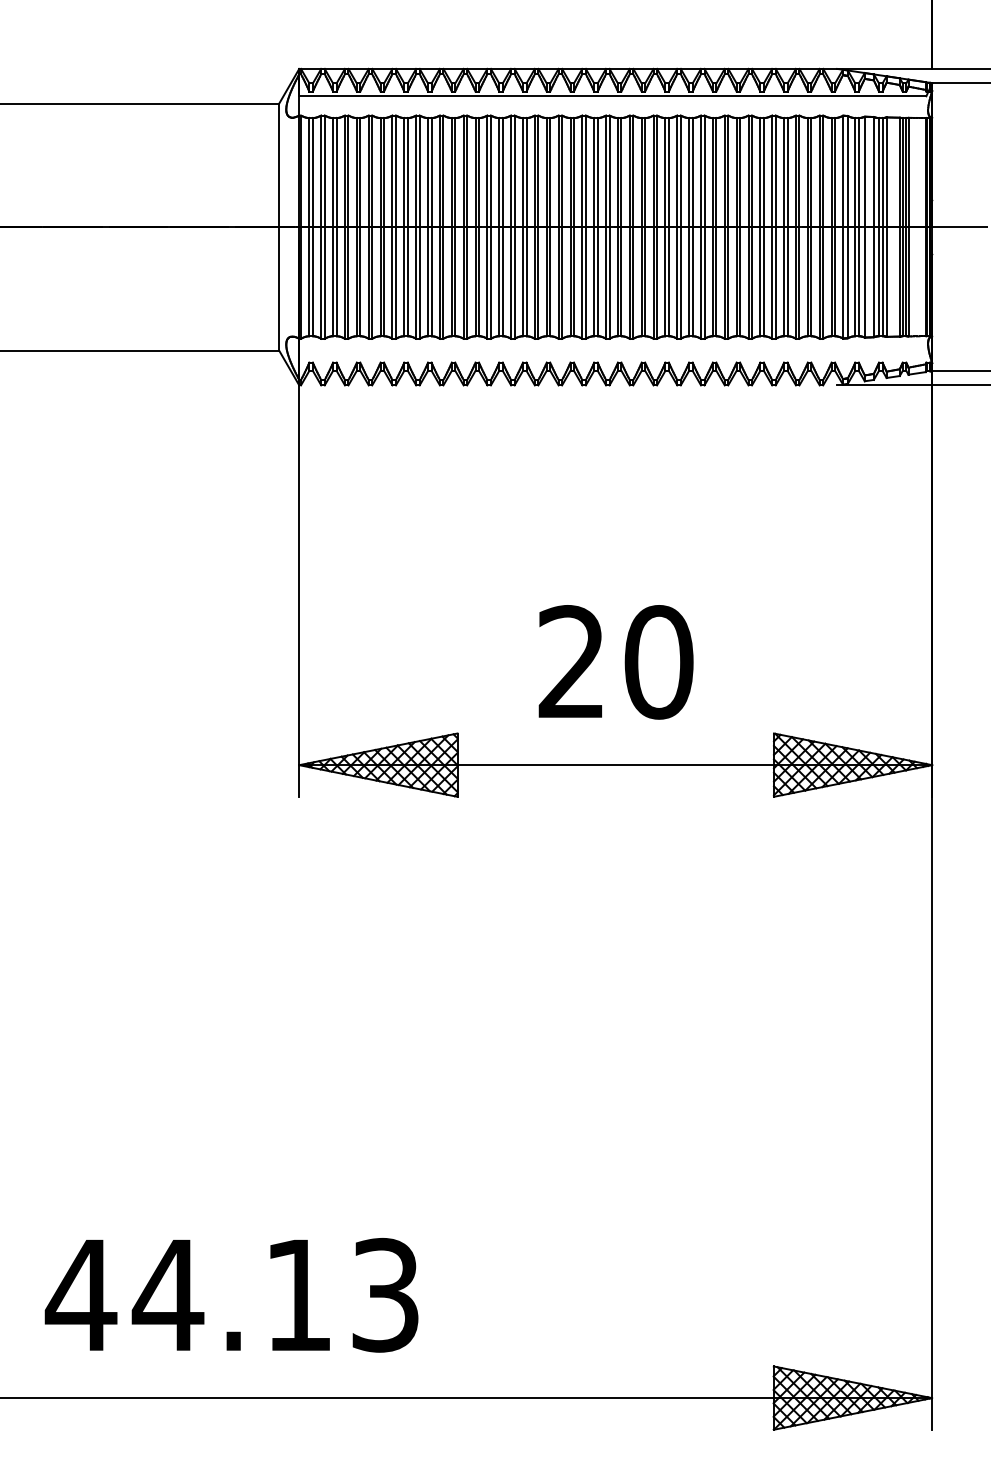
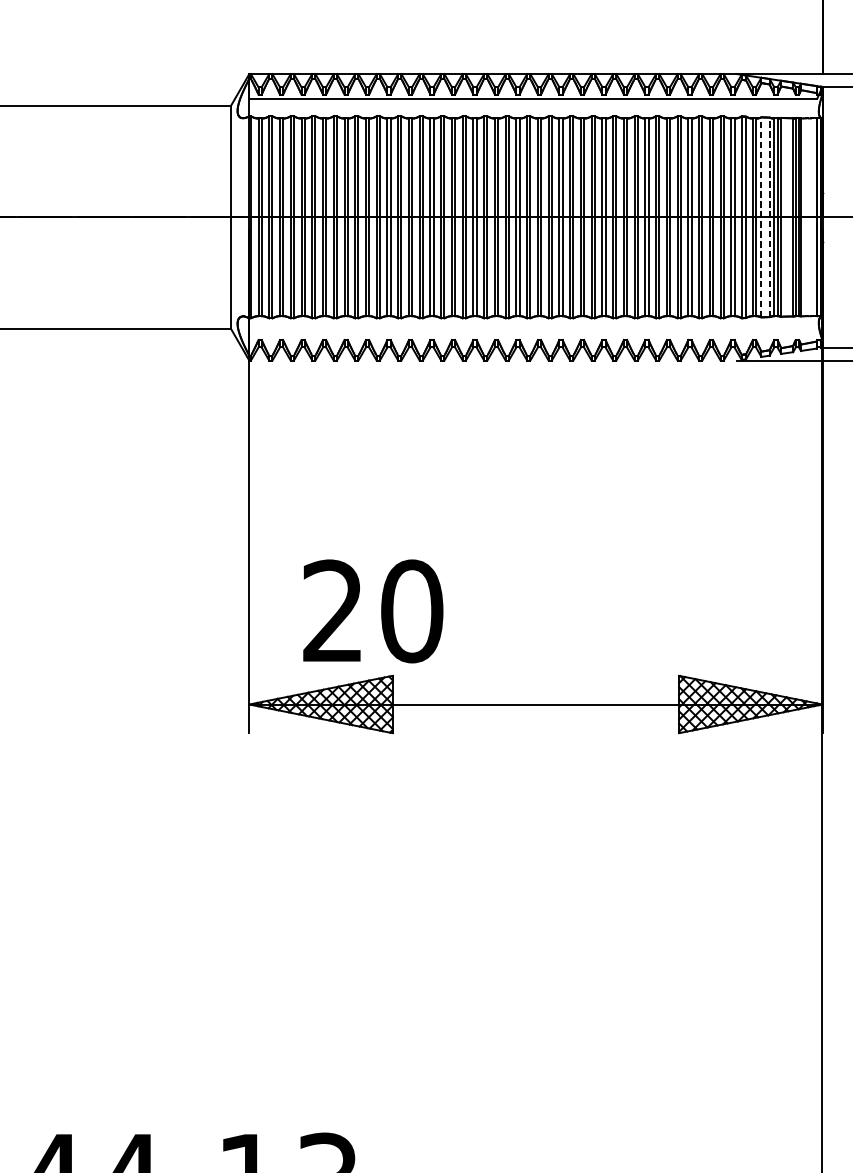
line: (864, 226) -> (761, 216), solid -> dashed
line: (873, 226) -> (769, 216), solid -> dashed
text: (615, 662) -> (372, 611), moved

